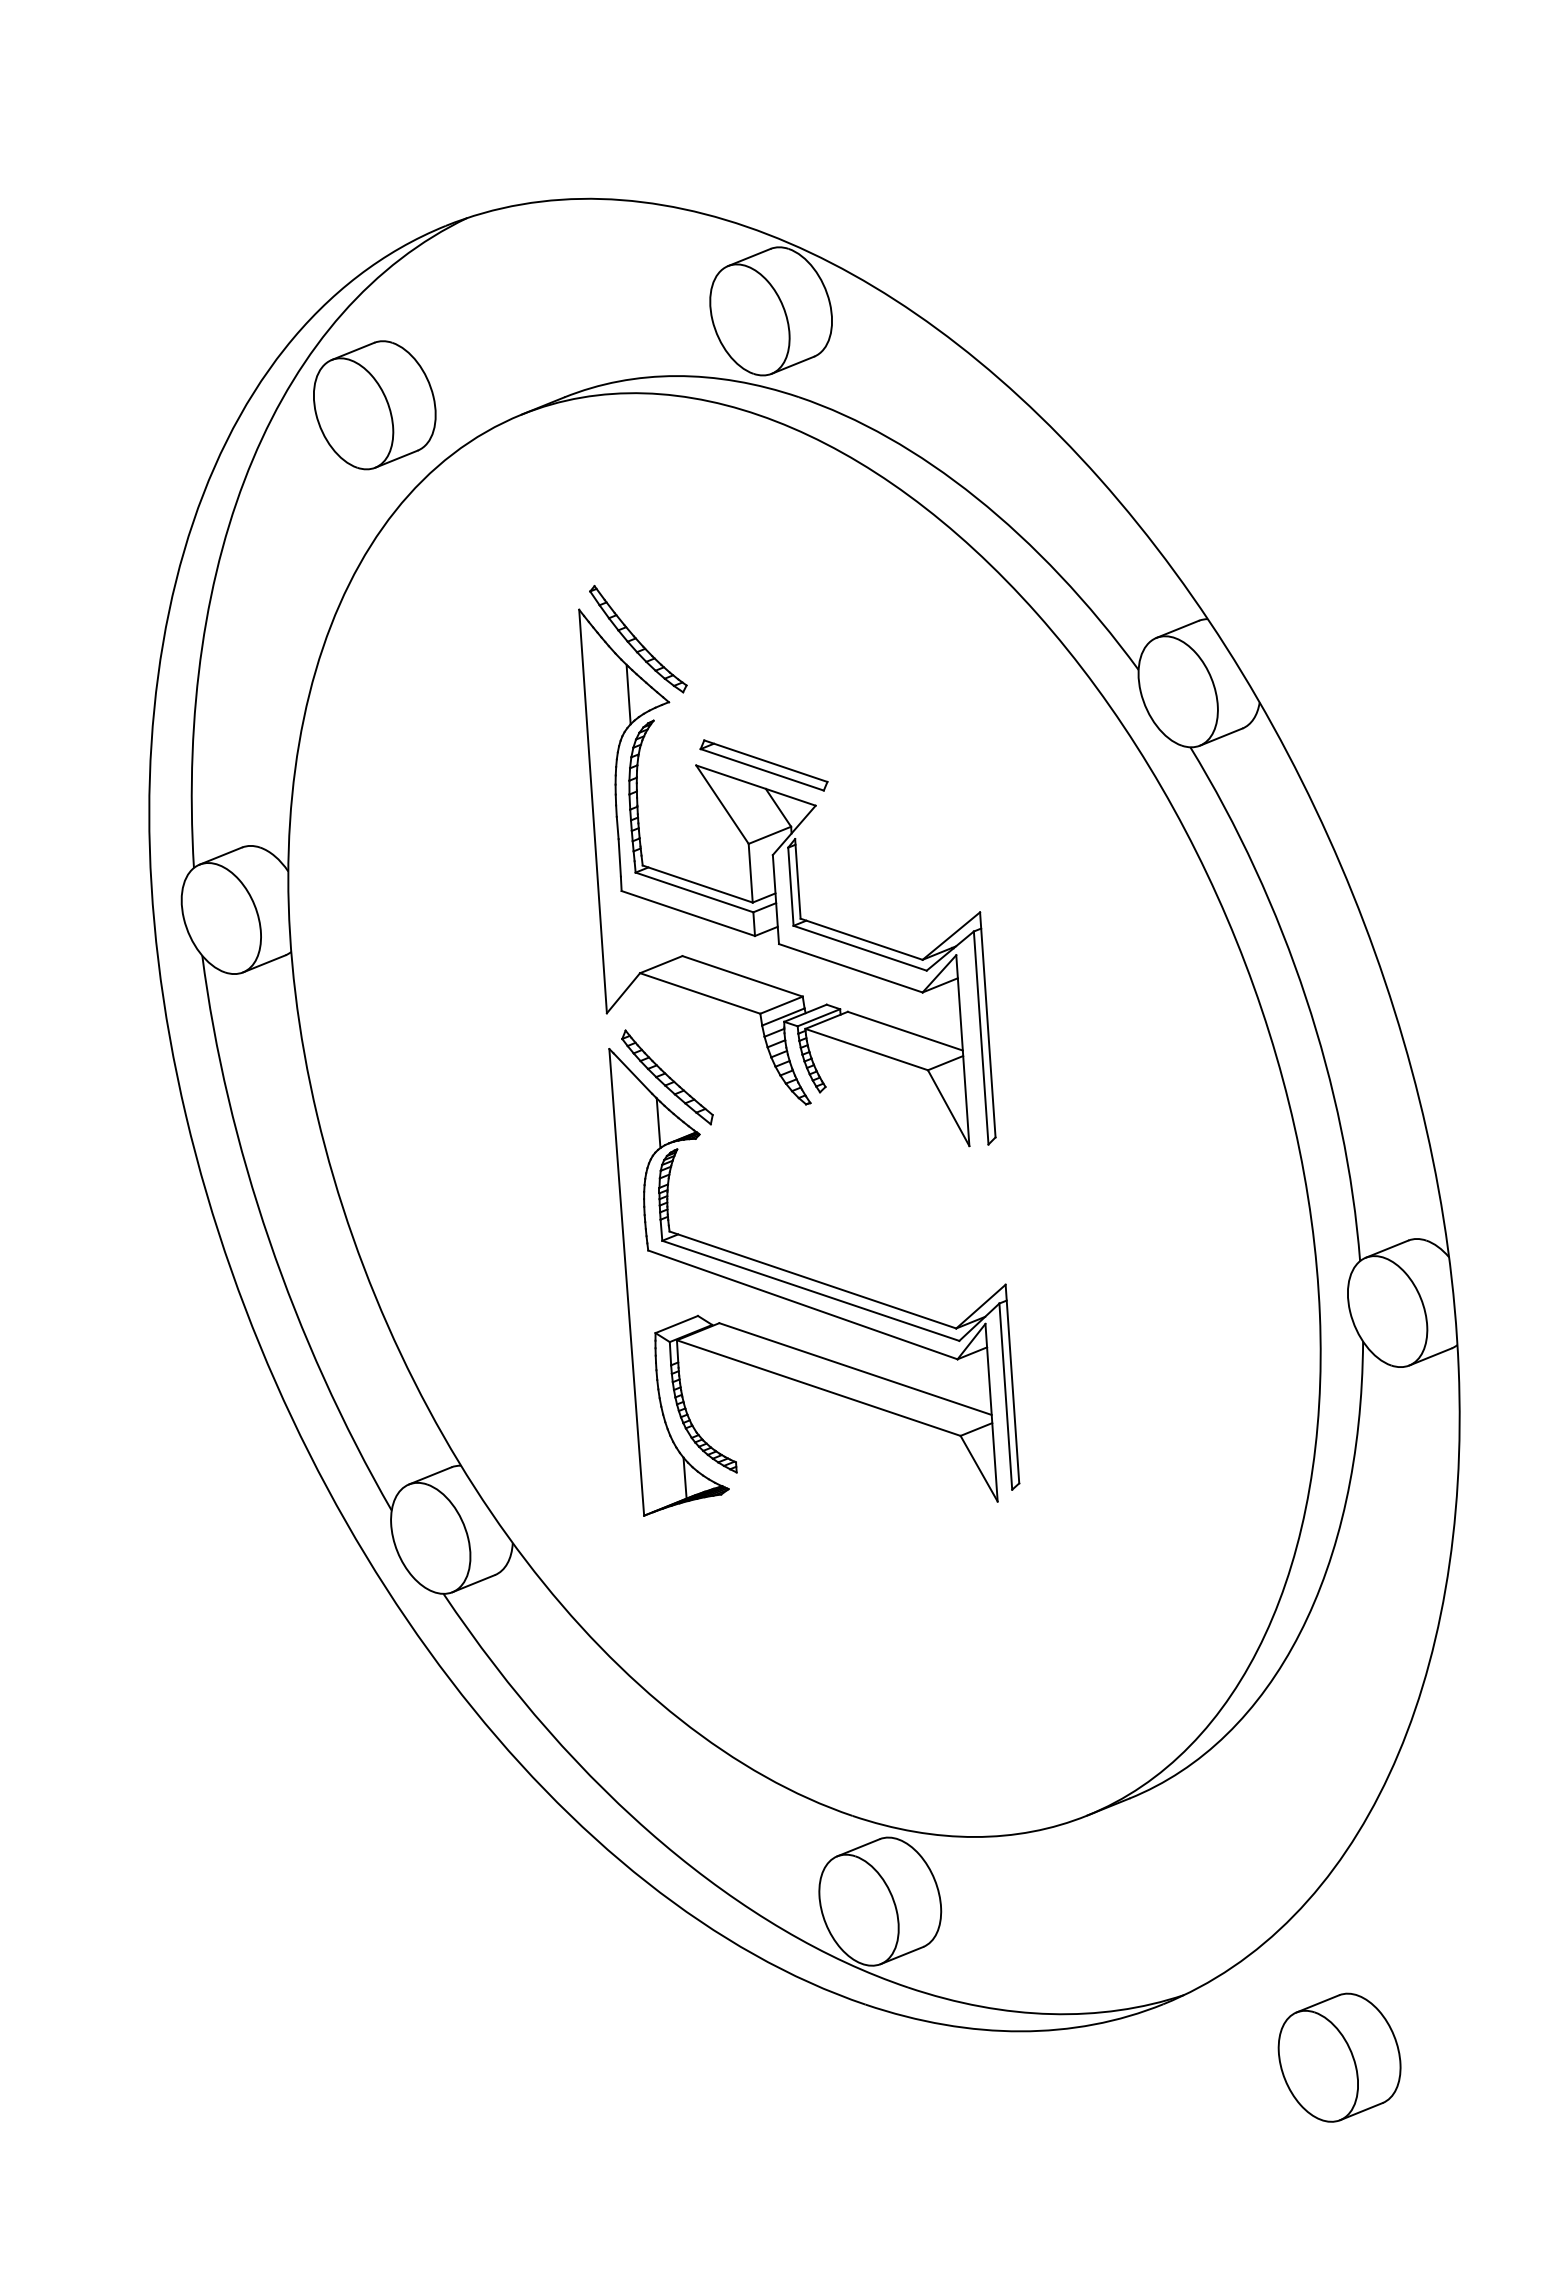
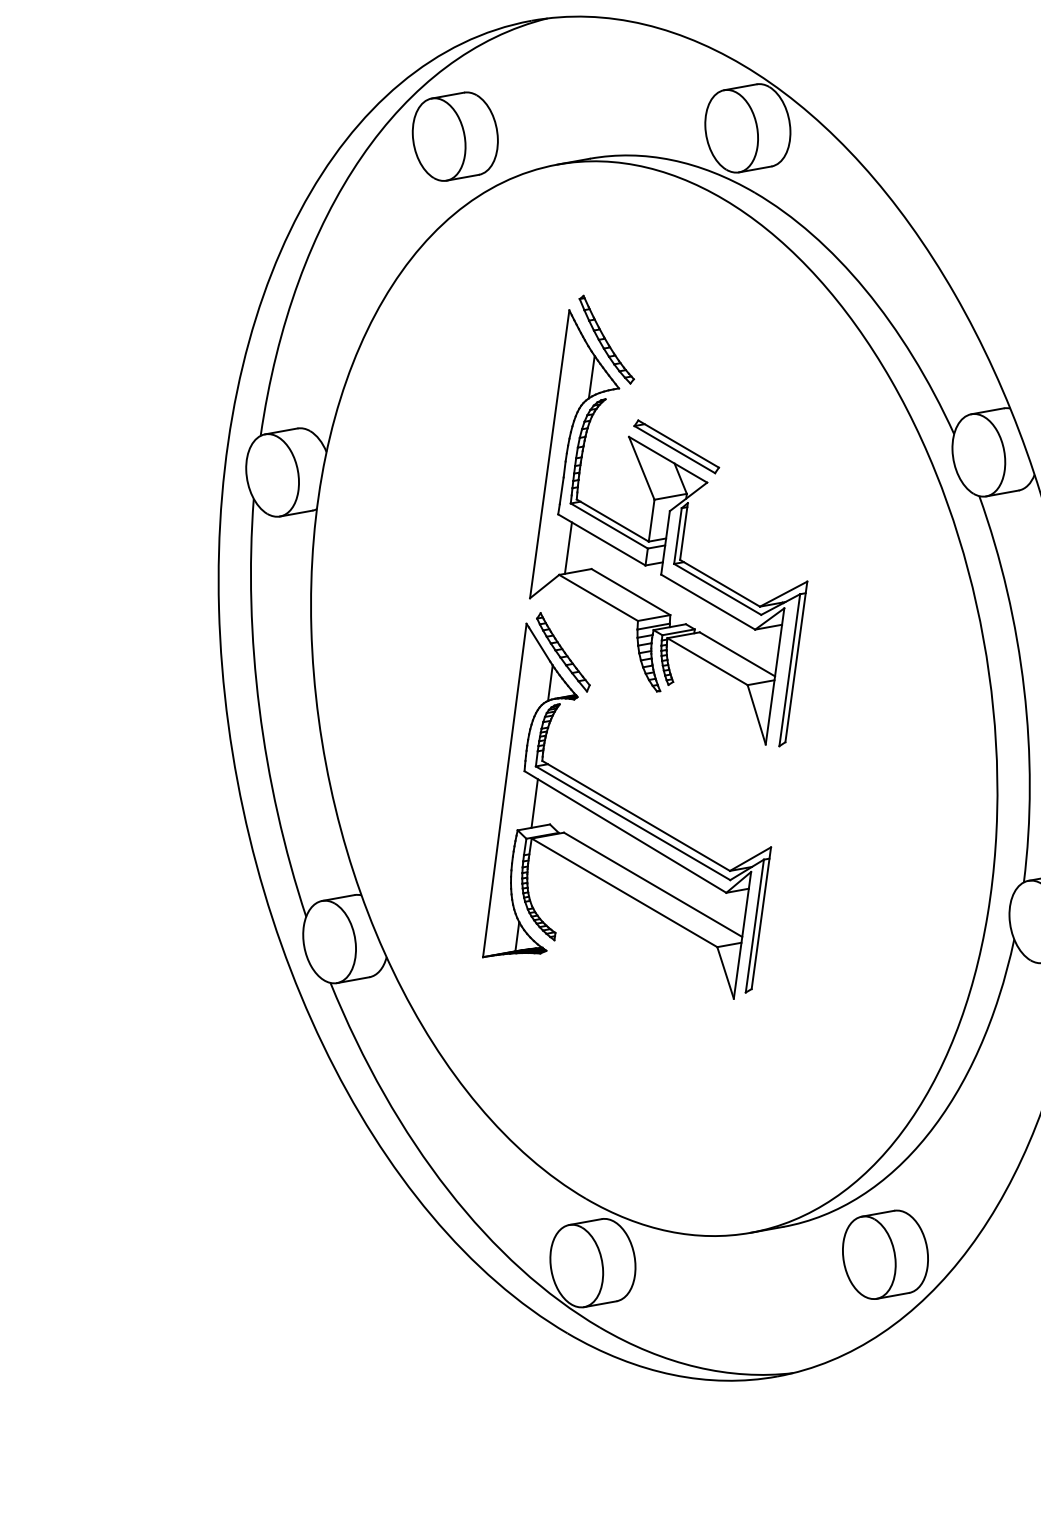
line: (644, 934) -> (567, 548), added
line: (670, 1291) -> (534, 803), added
part: (1339, 2057) -> (885, 1254), moved

